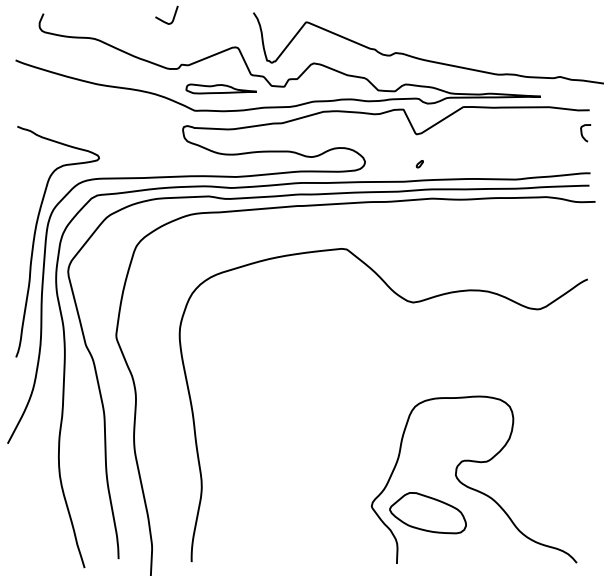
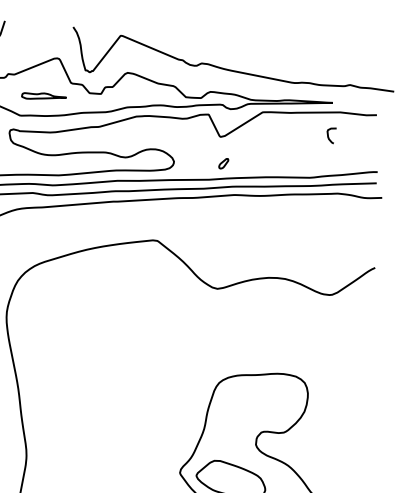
part: (220, 88) -> (43, 95), size x0.7
curve: (583, 135) -> (329, 137), moved
part: (419, 164) -> (223, 164), size x1.6

